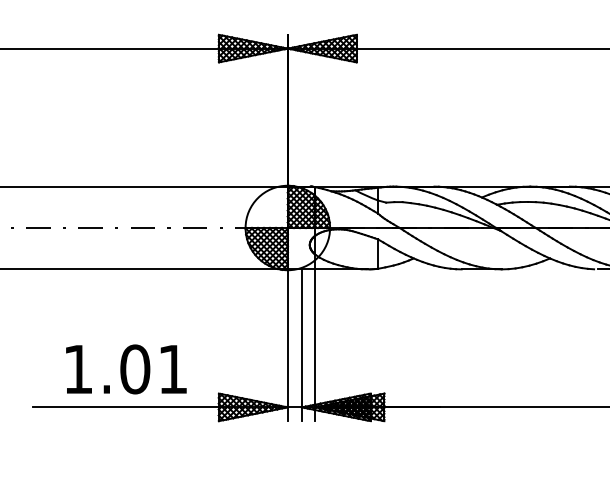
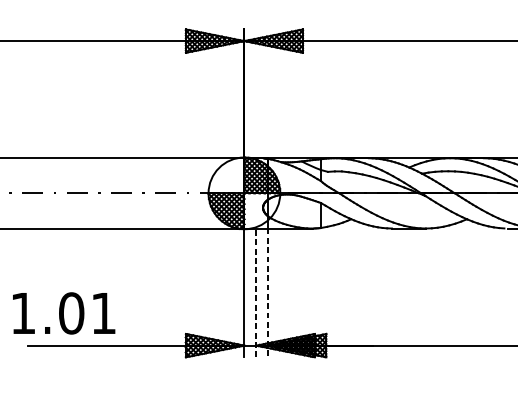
line: (301, 345) -> (256, 293), solid -> dashed
line: (315, 345) -> (267, 293), solid -> dashed
text: (126, 369) -> (64, 313), moved

